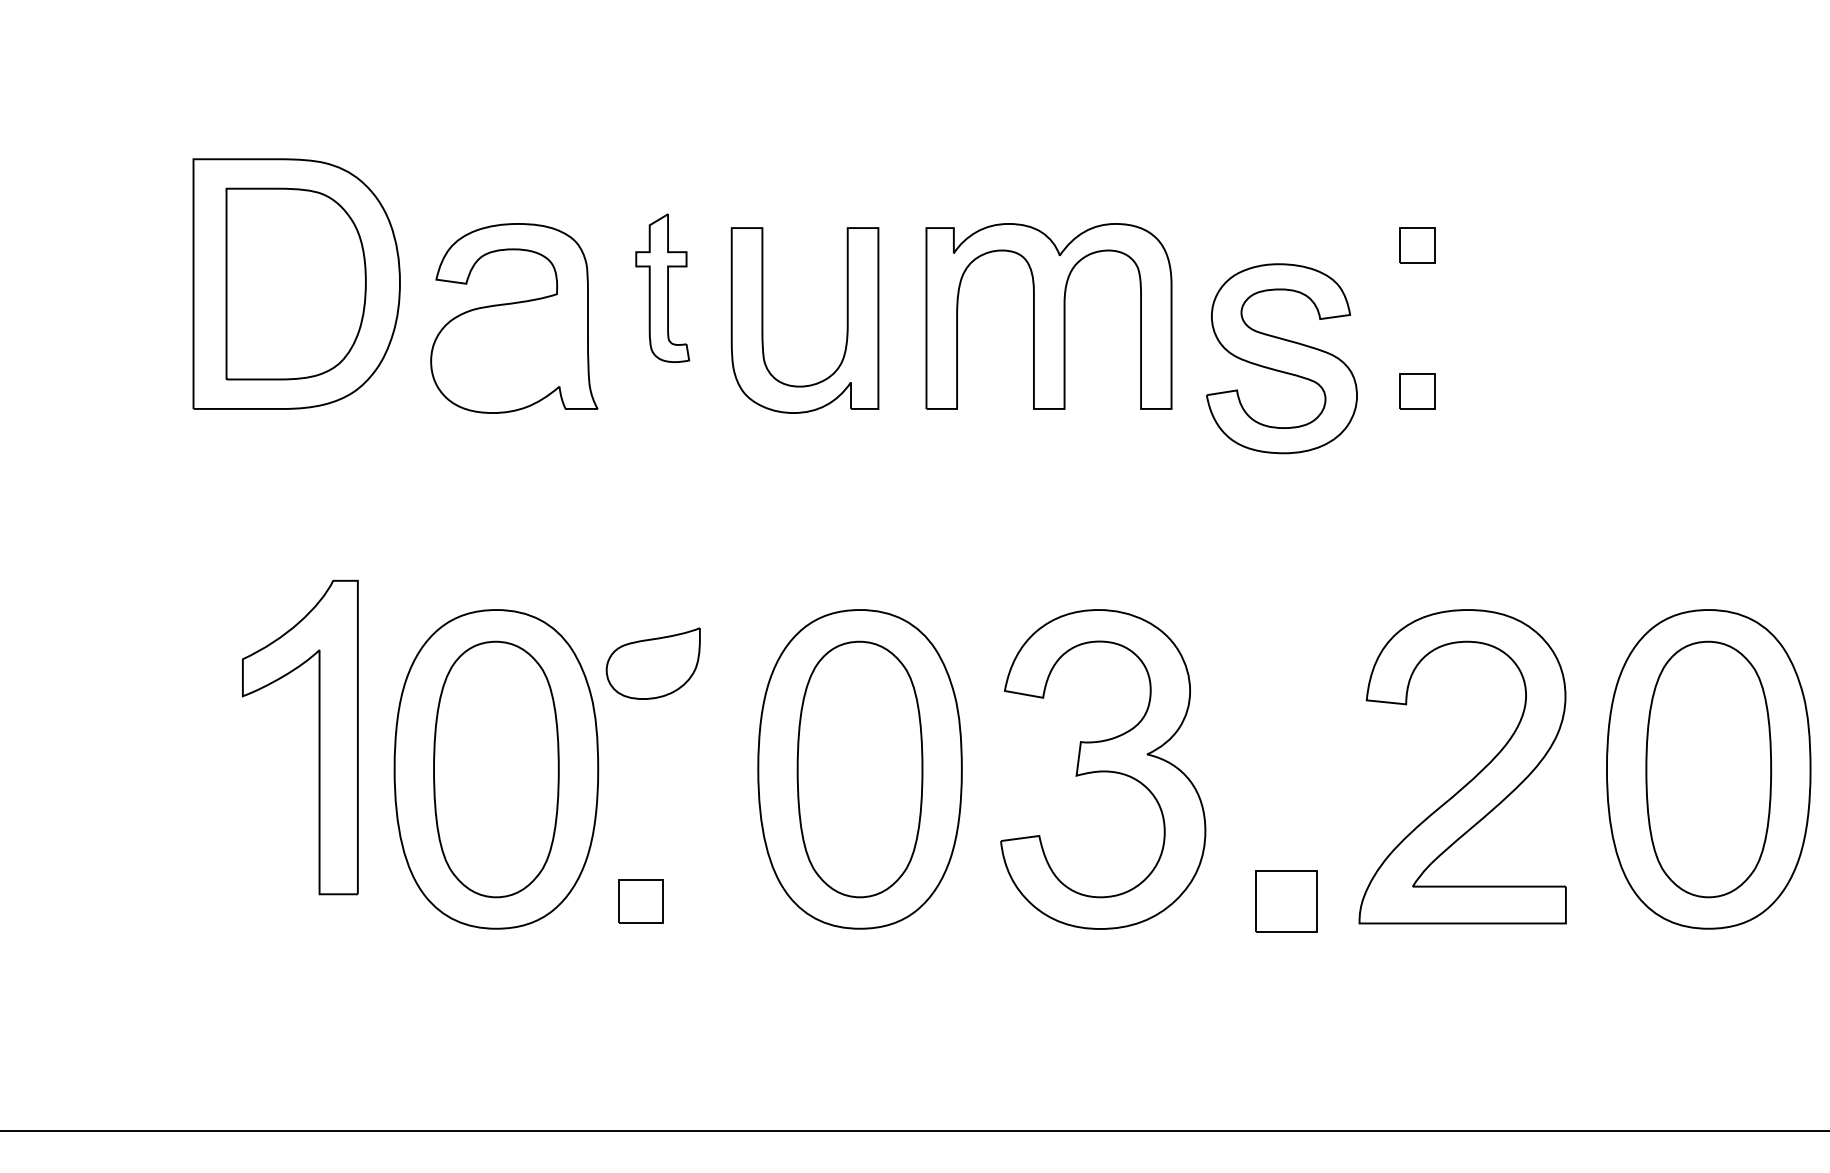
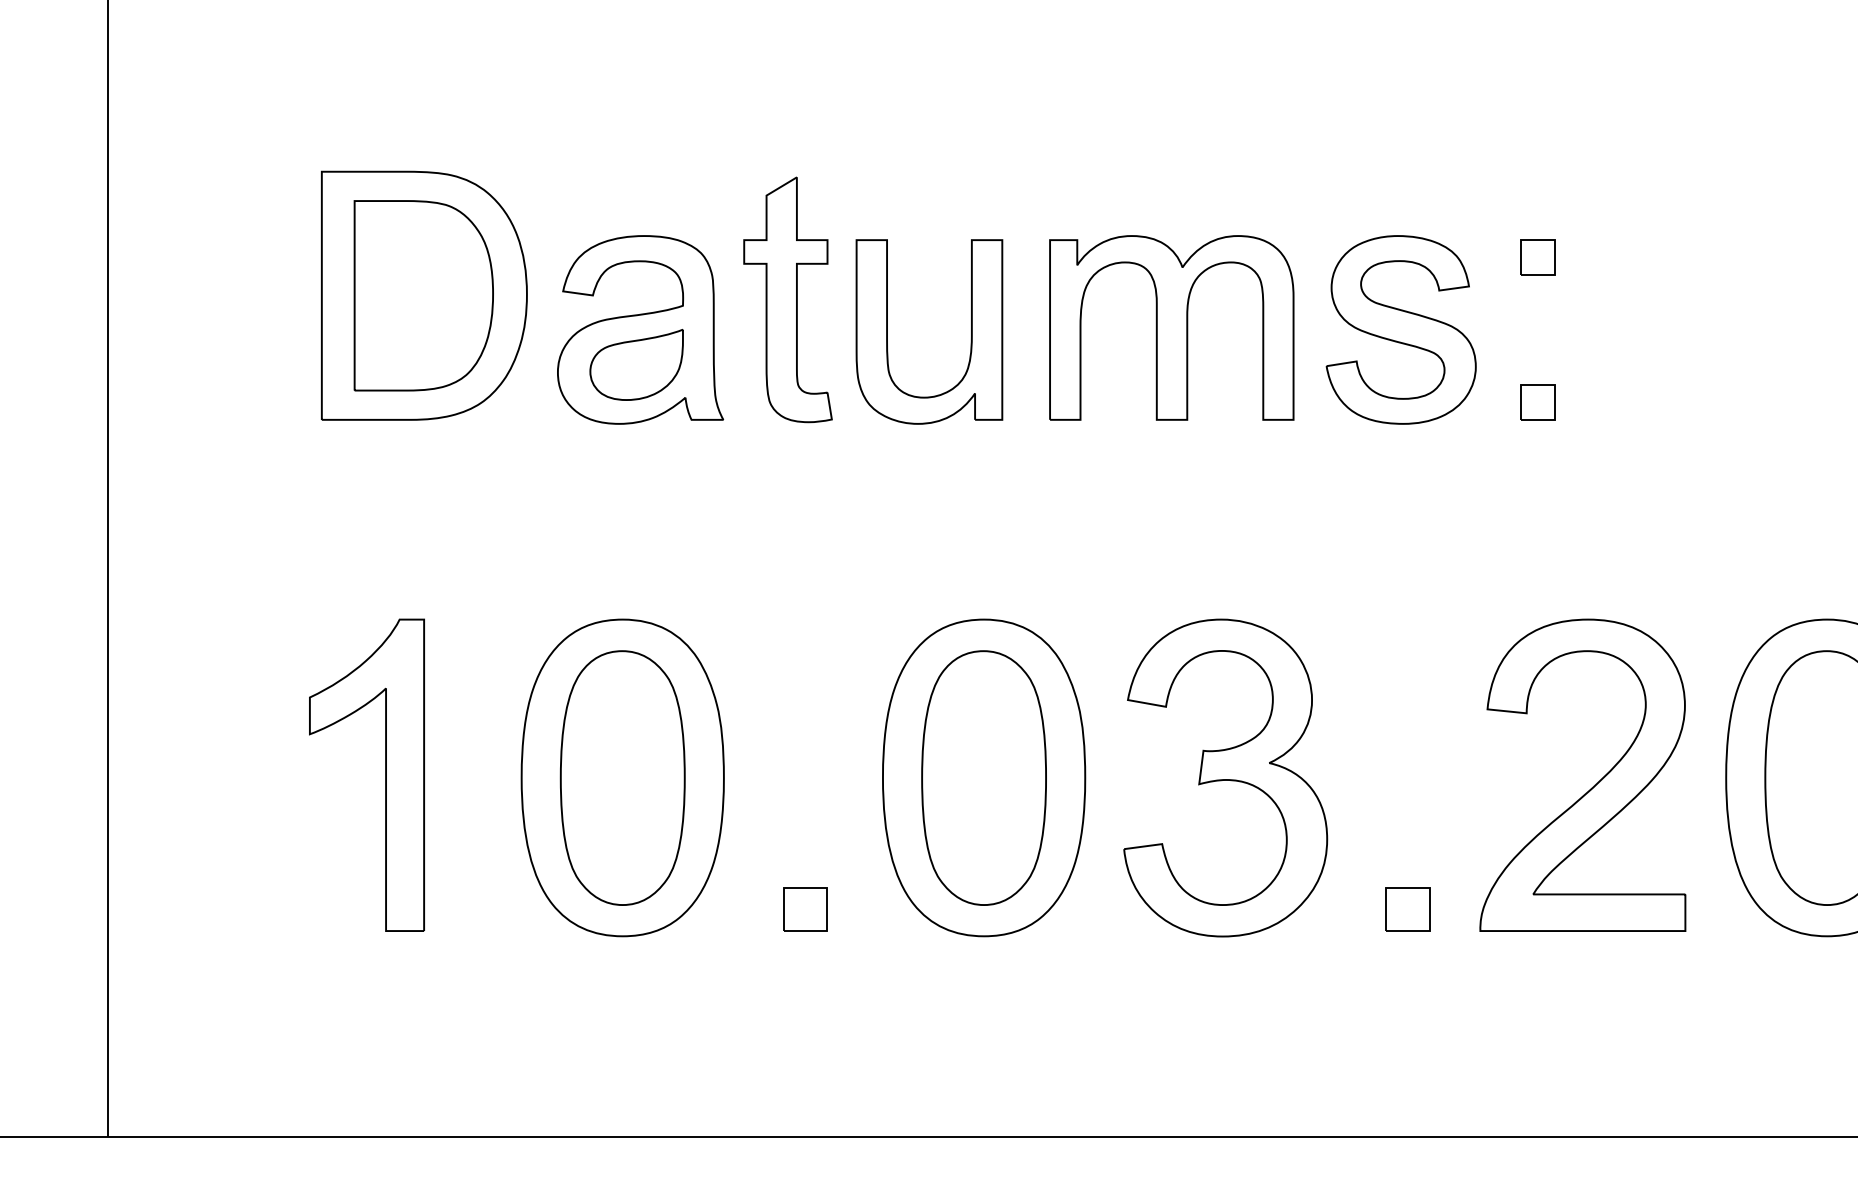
part: (662, 287) -> (787, 299), size x1.67
part: (1281, 358) -> (1400, 329), moved
part: (653, 663) -> (636, 364), moved
part: (318, 736) -> (385, 774), moved
part: (641, 901) -> (805, 909), moved
part: (1286, 901) -> (1407, 909), size x0.71

